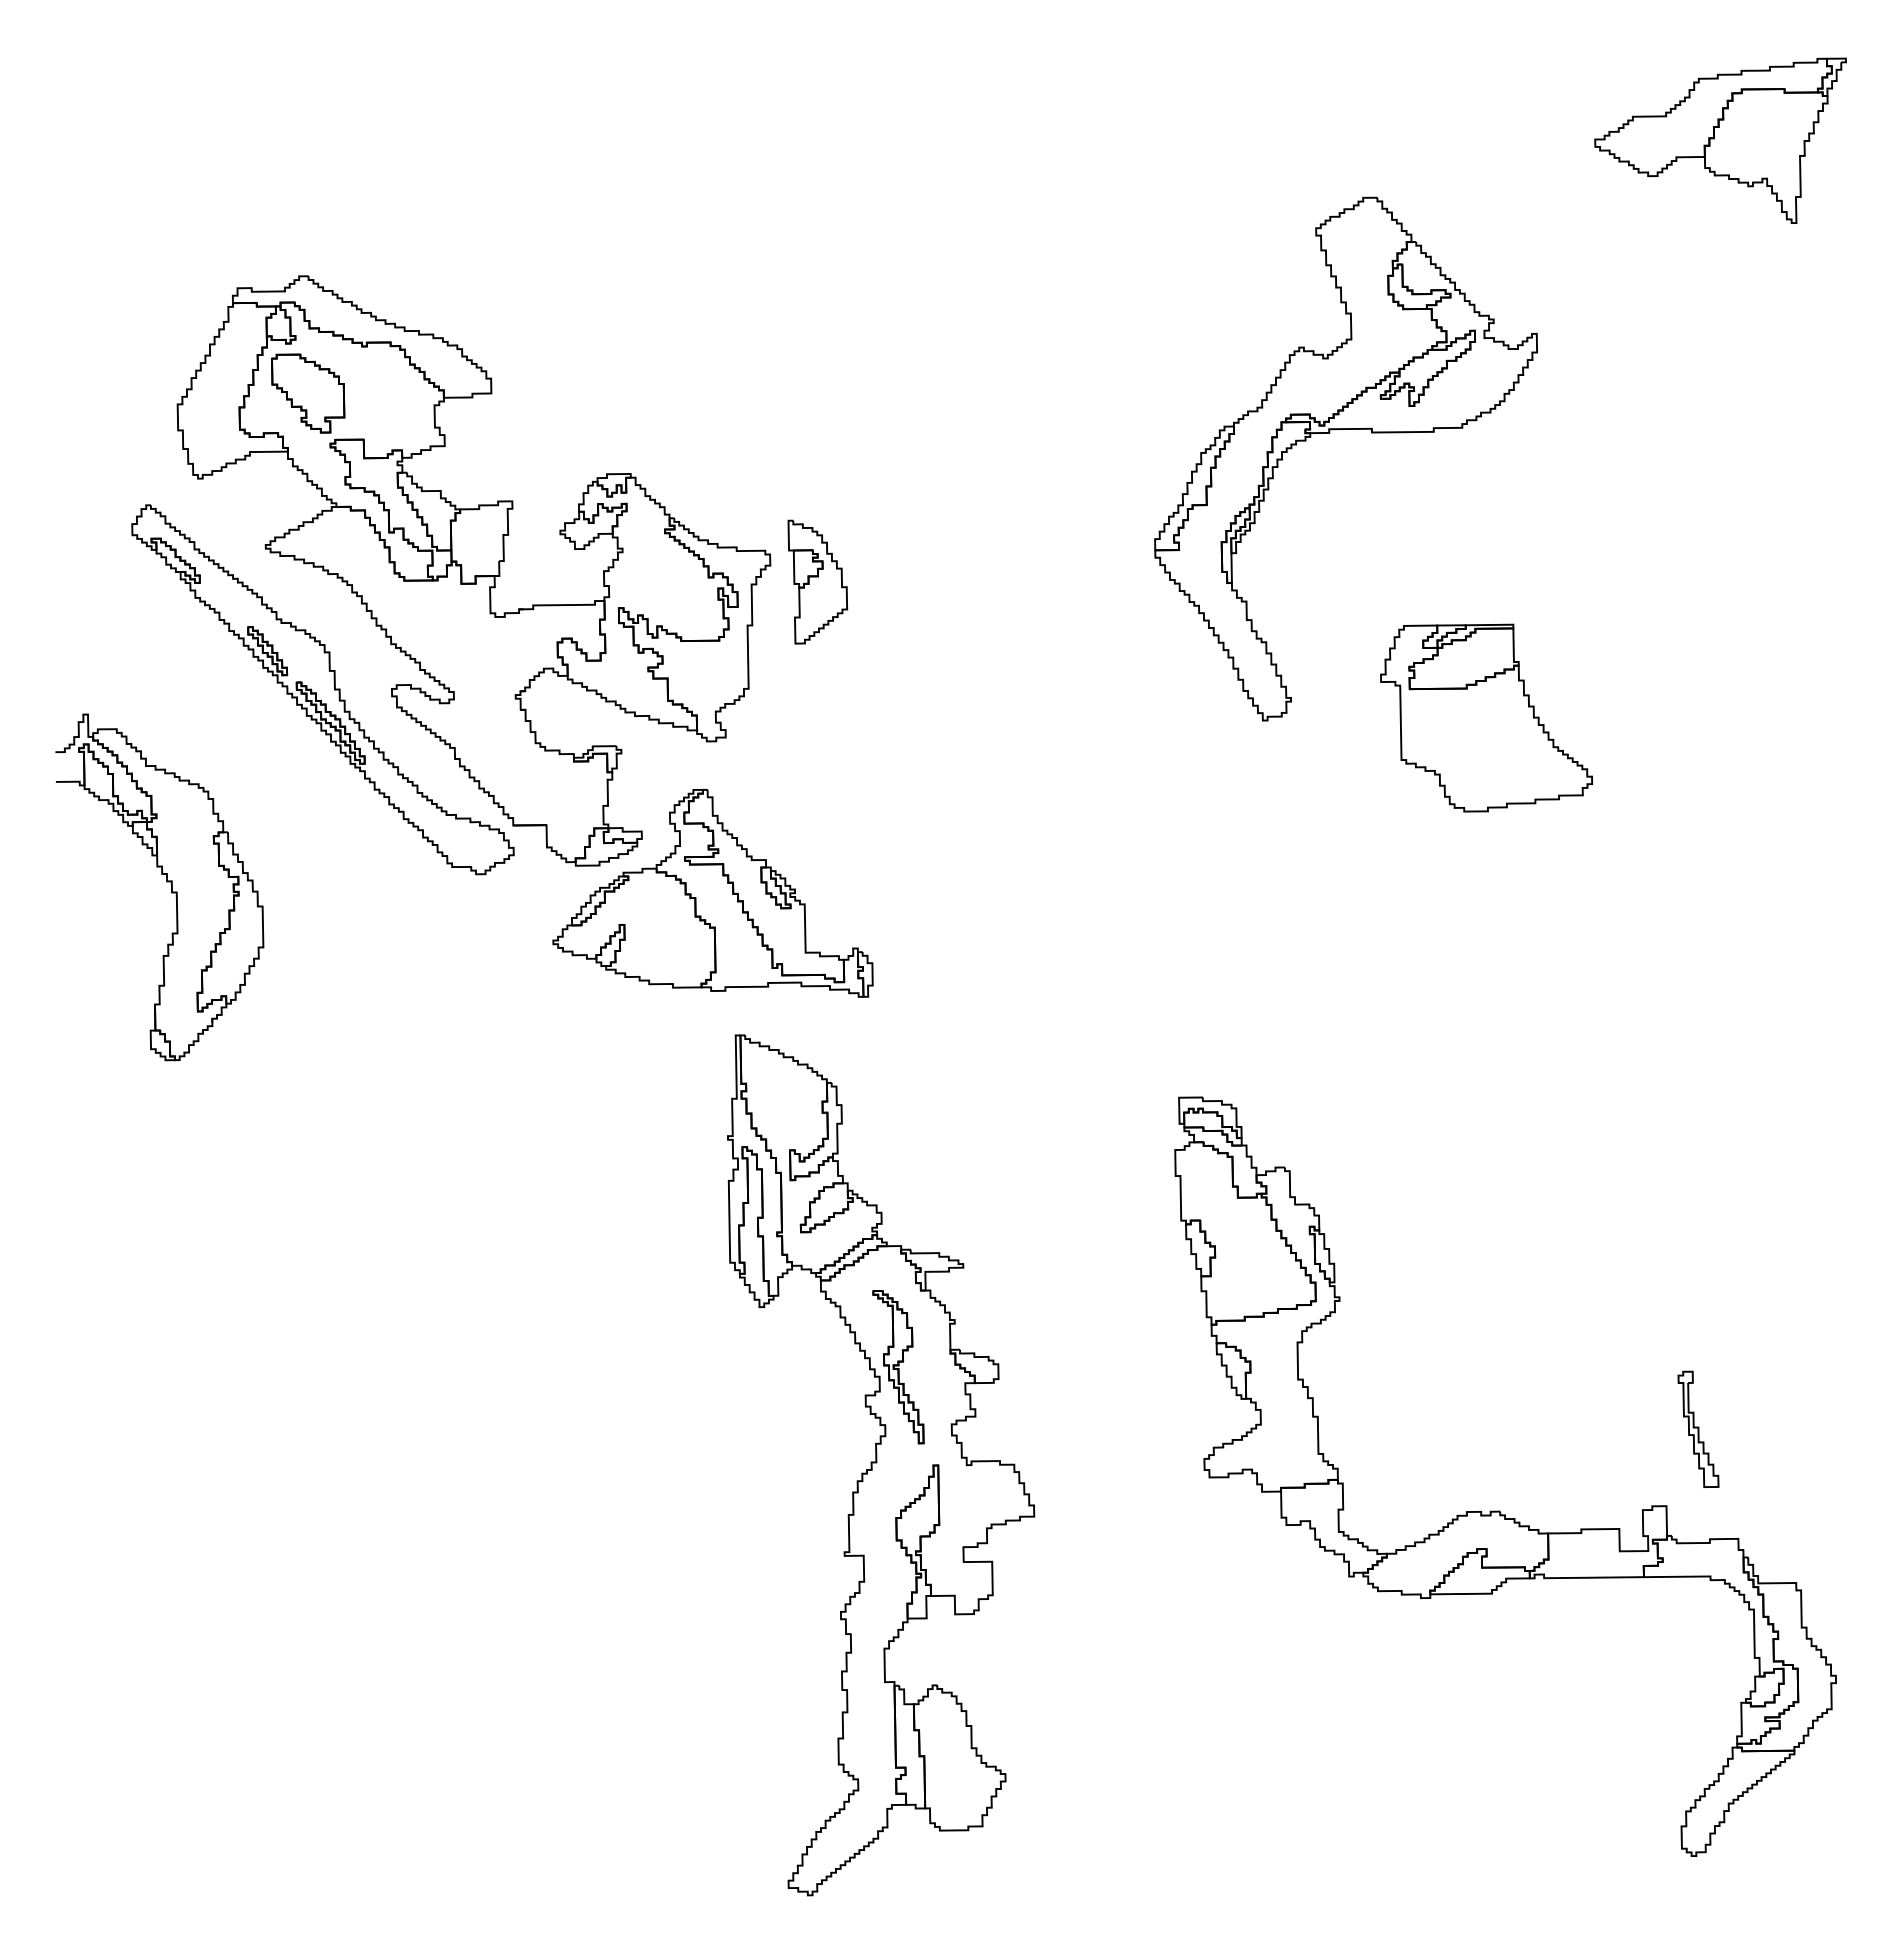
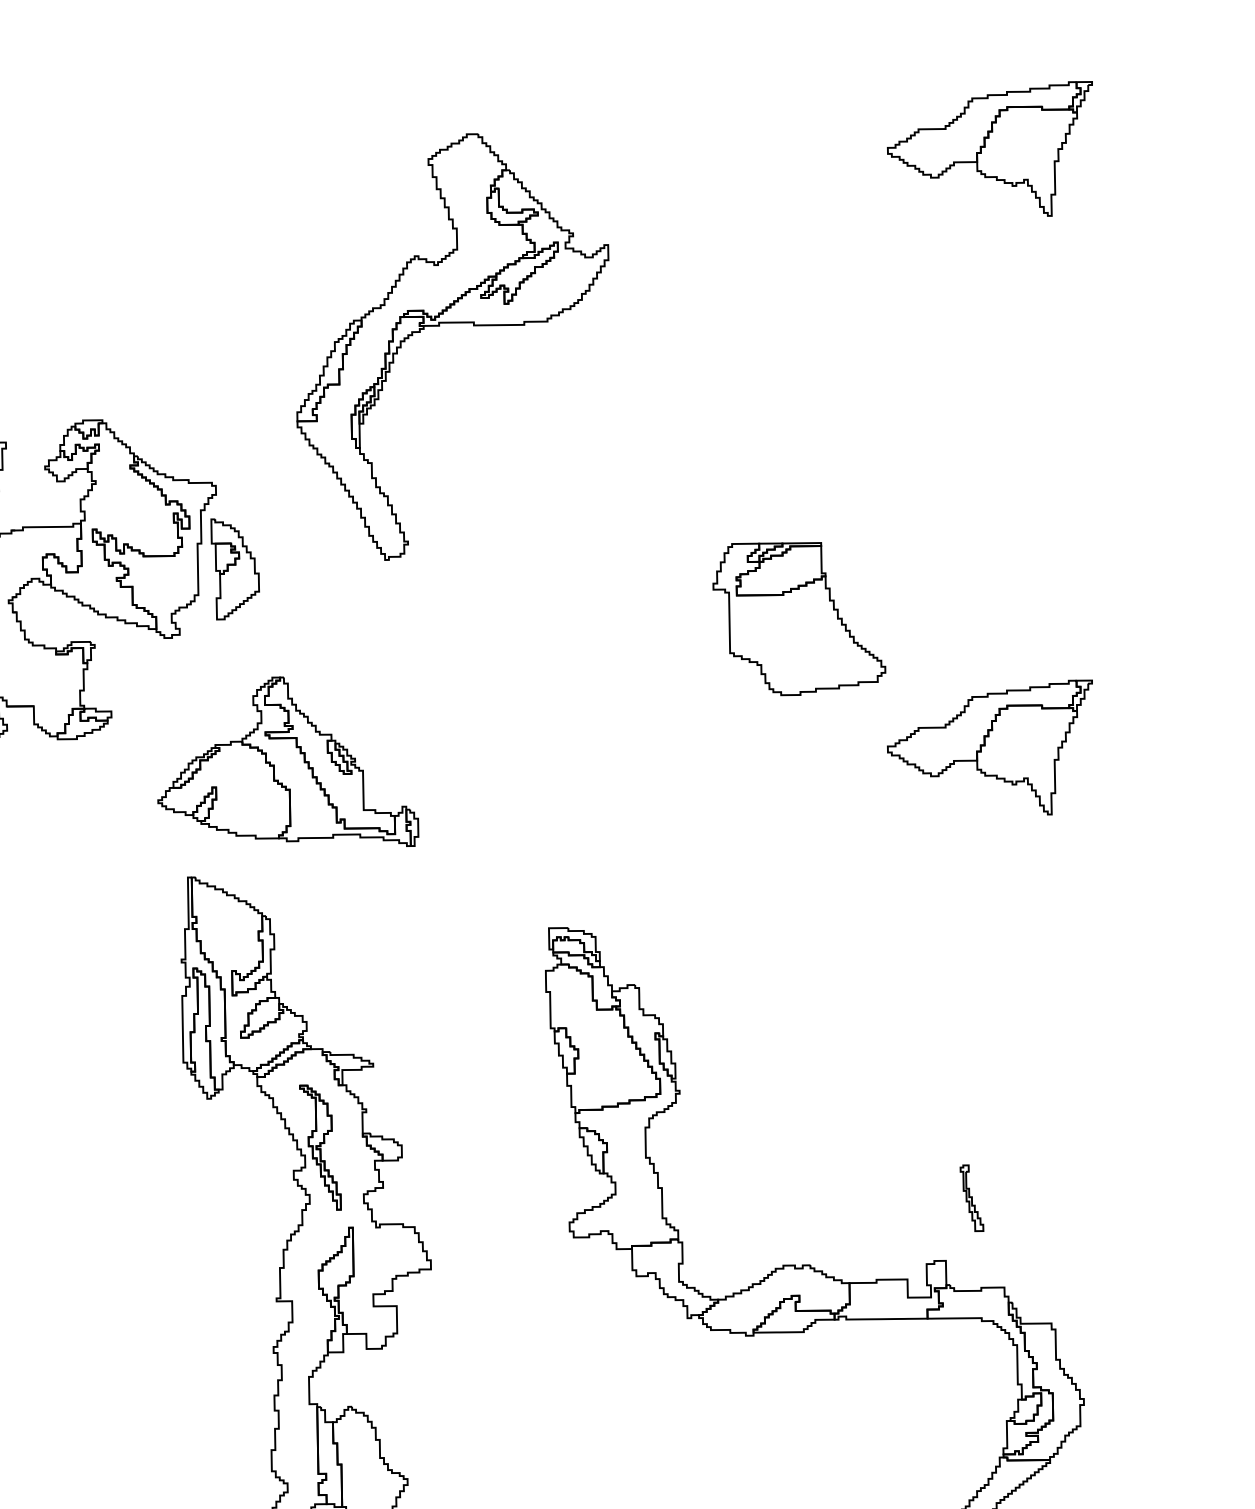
part: (1345, 429) -> (452, 322), moved
part: (817, 581) -> (234, 568), moved
part: (1720, 875) -> (989, 747), added
part: (712, 893) -> (287, 761), moved
part: (1698, 1428) -> (971, 1197), size x0.7

